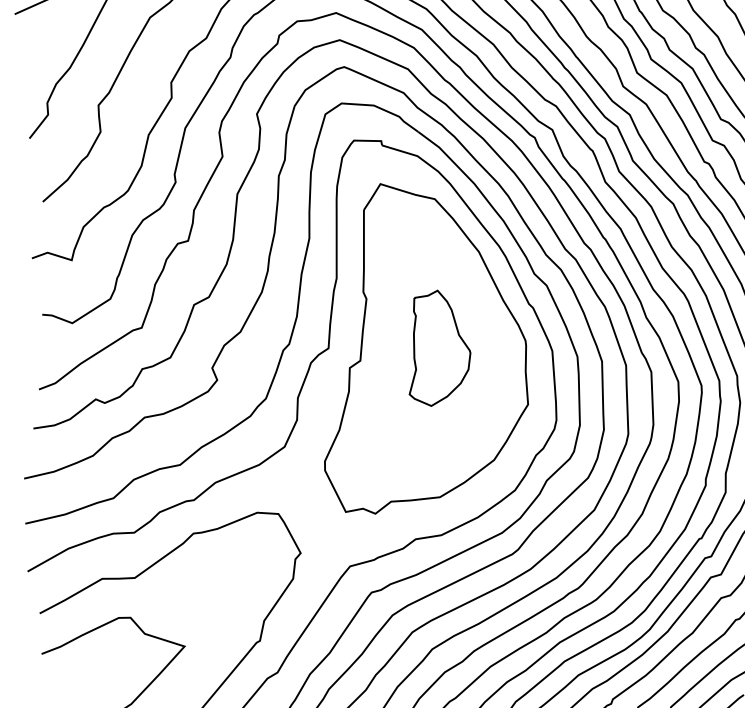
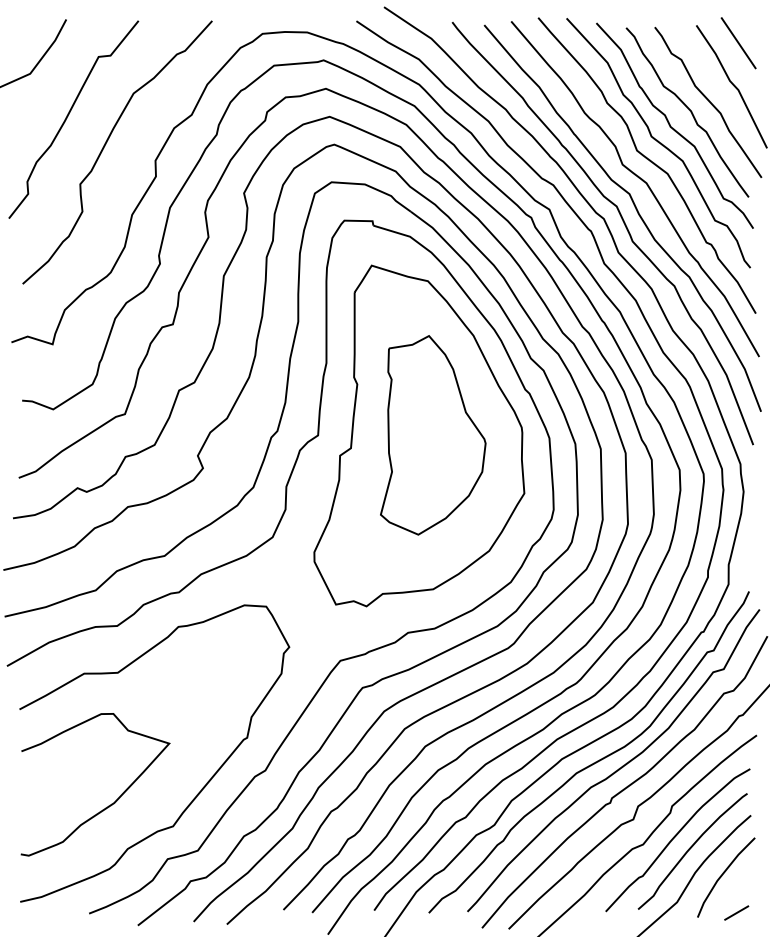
part: (440, 348) -> (433, 435), size x1.67

